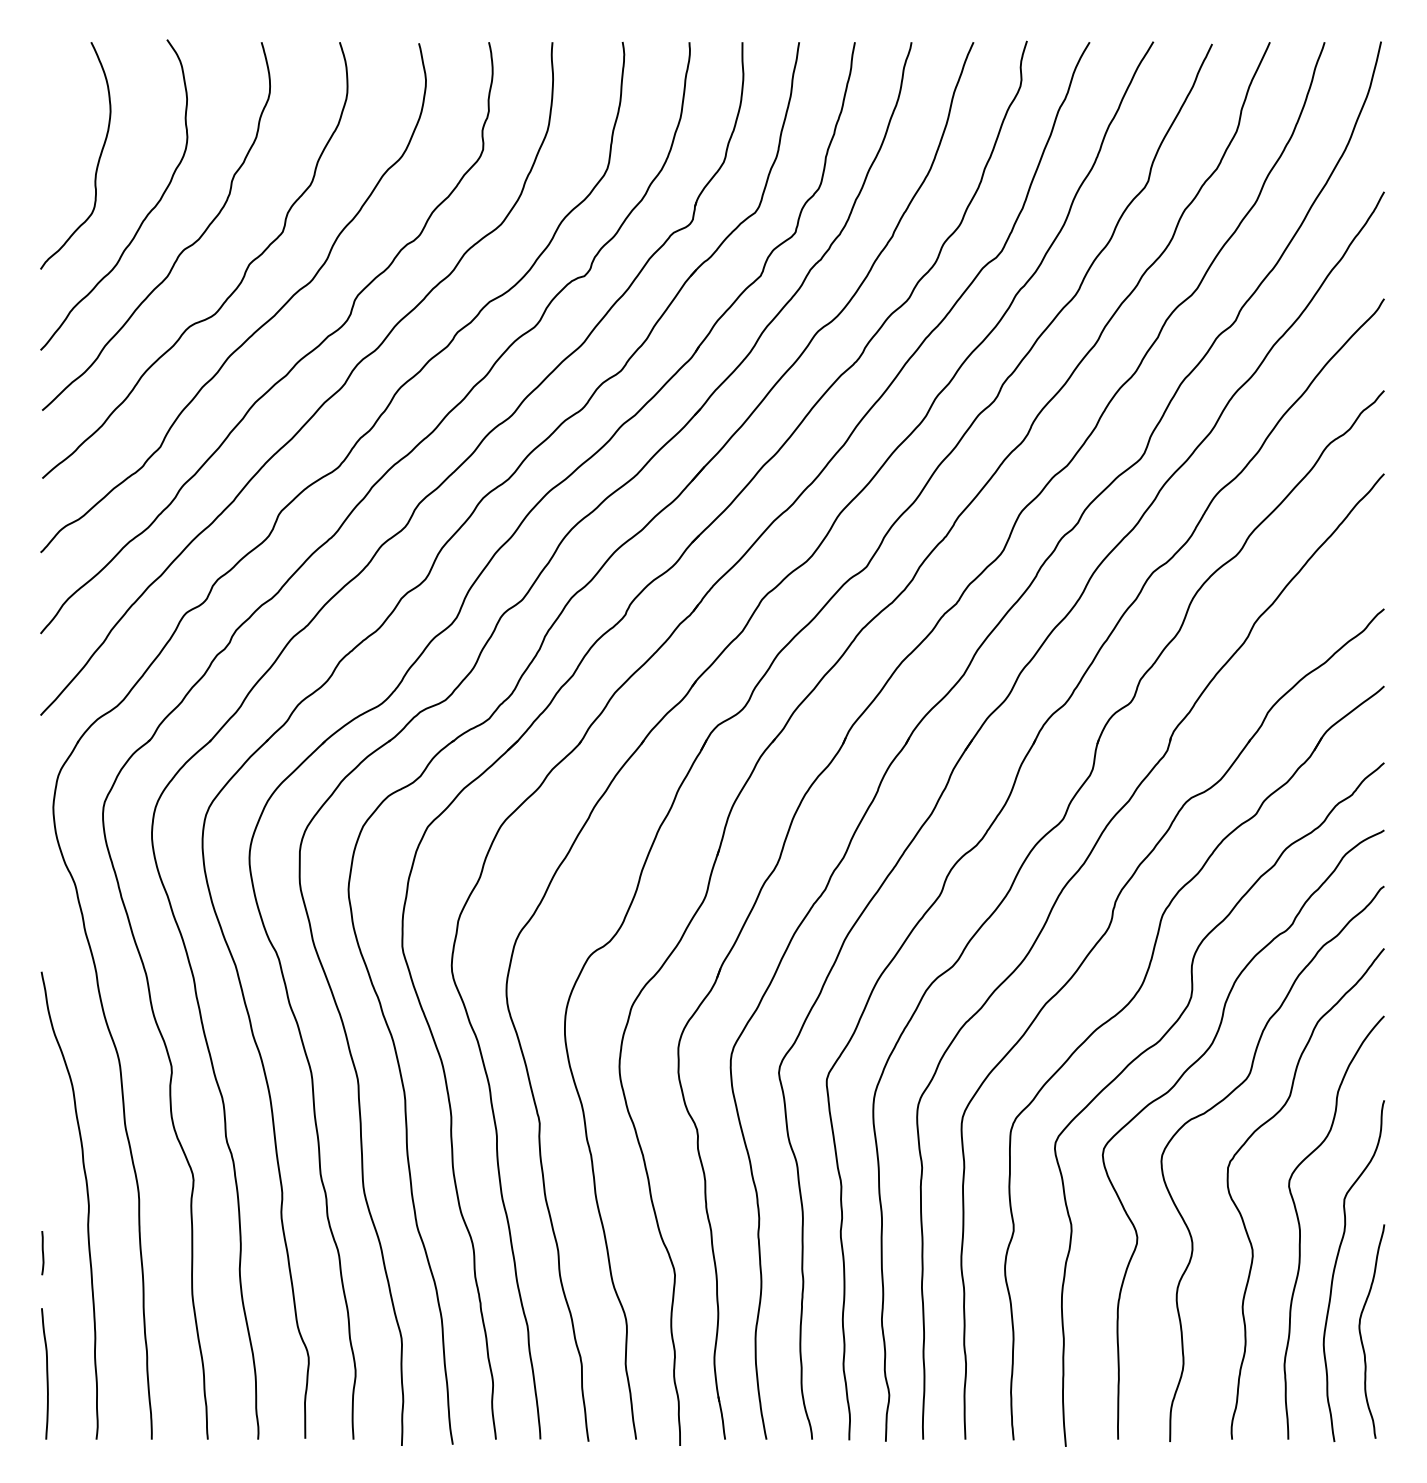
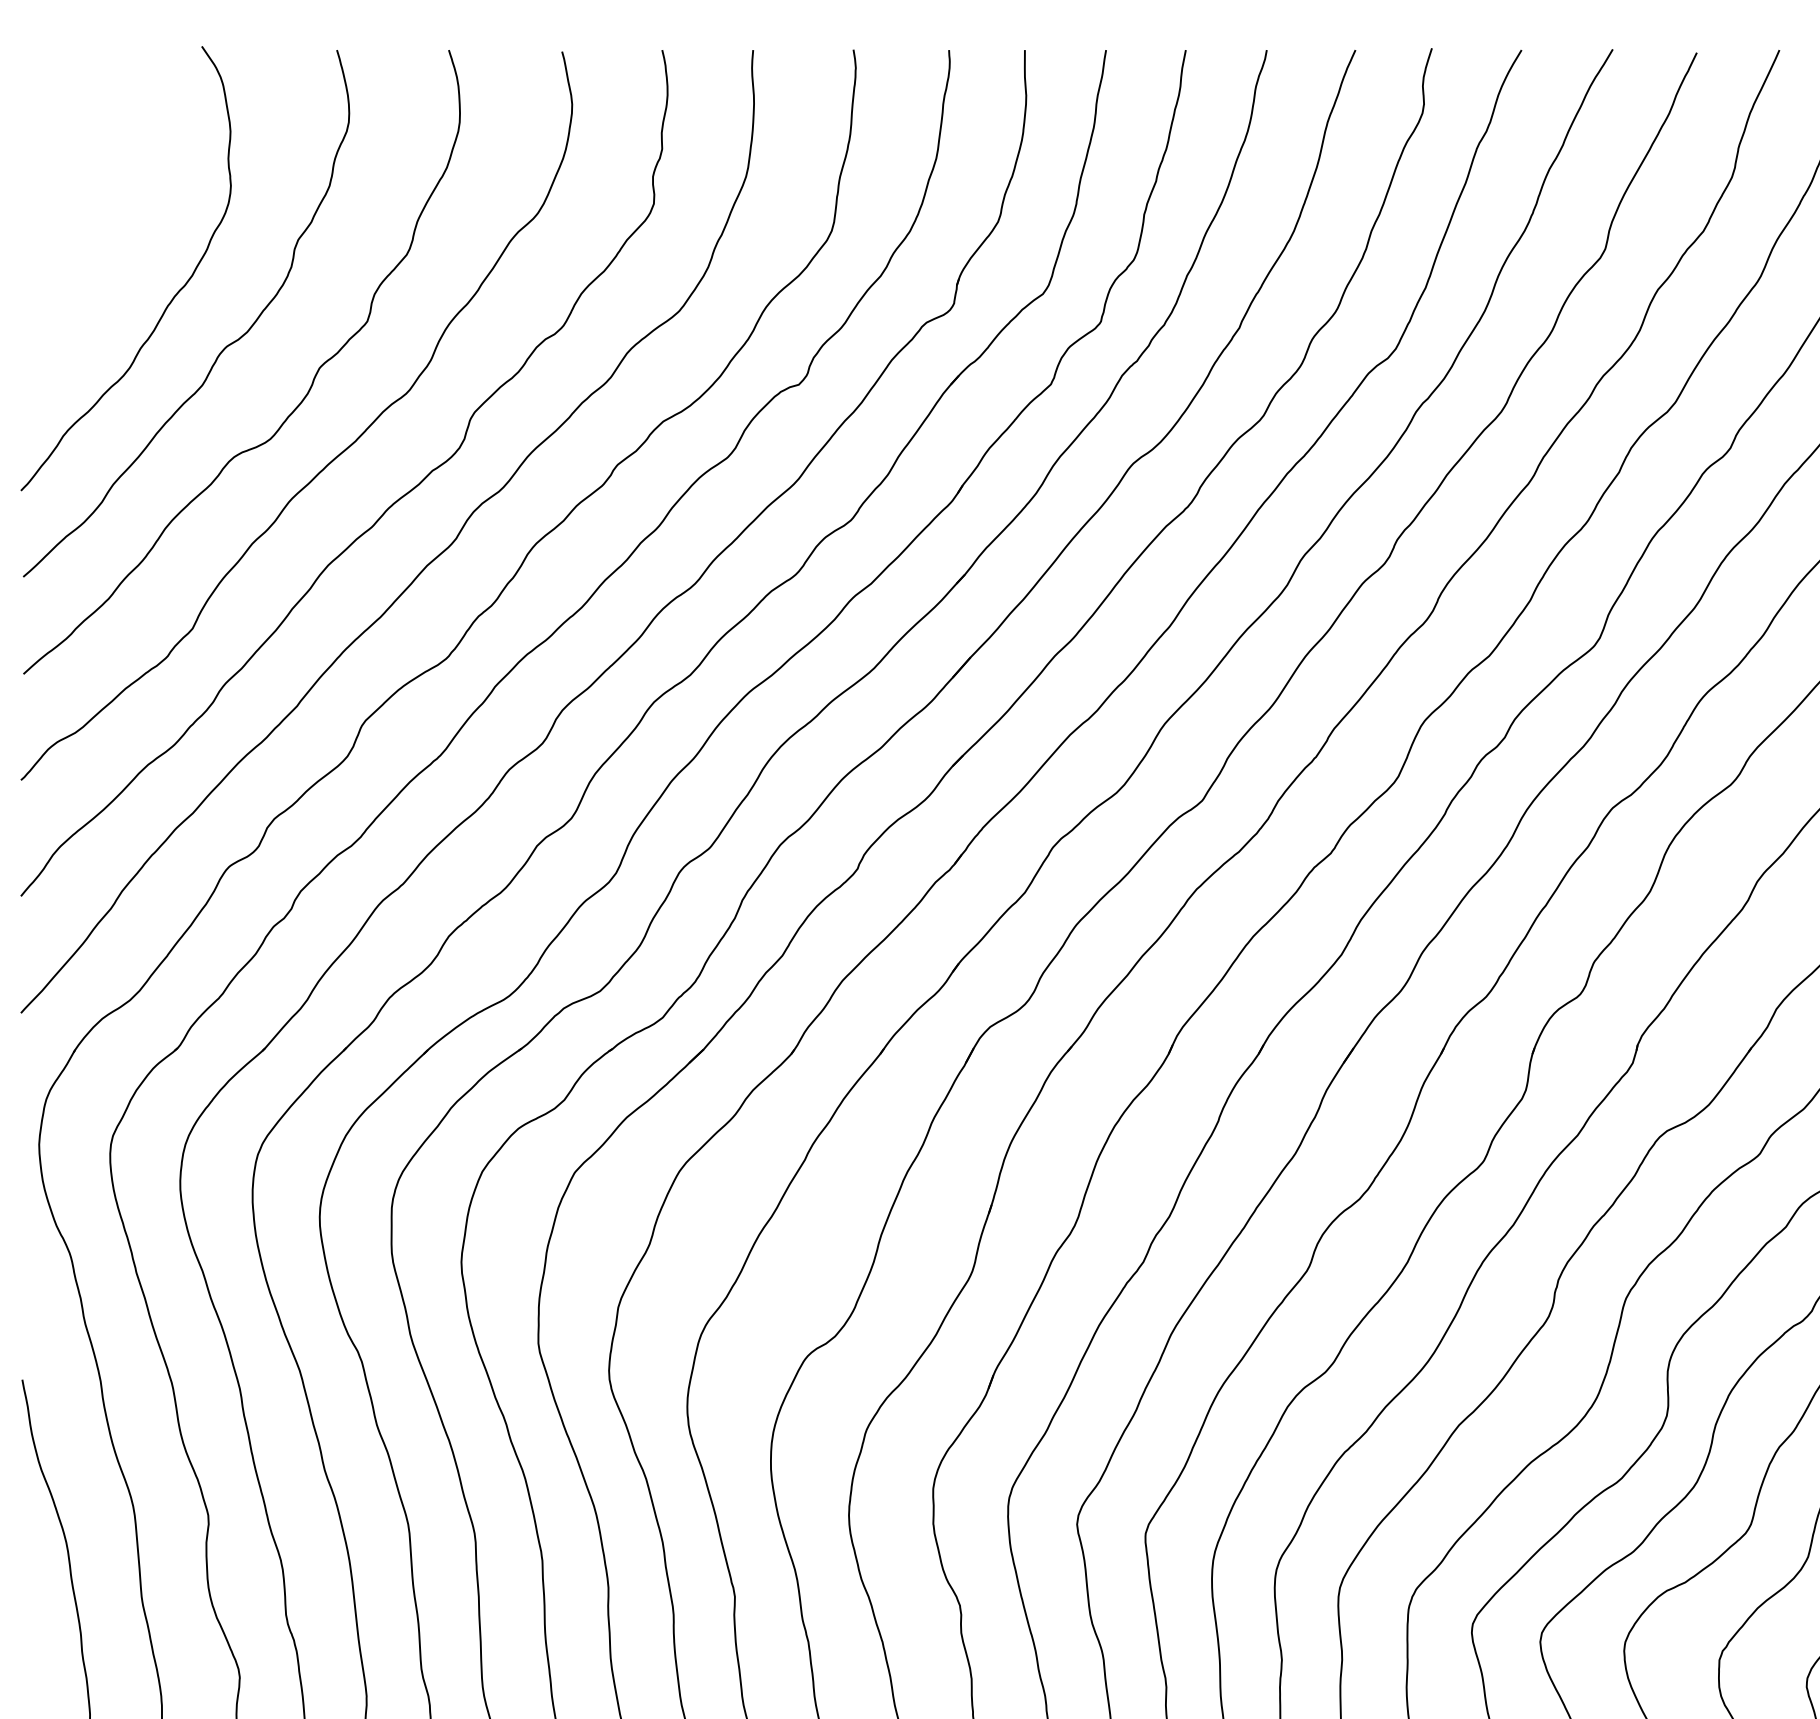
curve: (97, 162) -> (102, 222), removed

